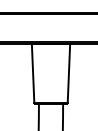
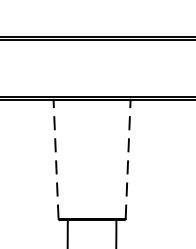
line: (33, 72) -> (56, 157), solid -> dashed
line: (68, 72) -> (127, 157), solid -> dashed

